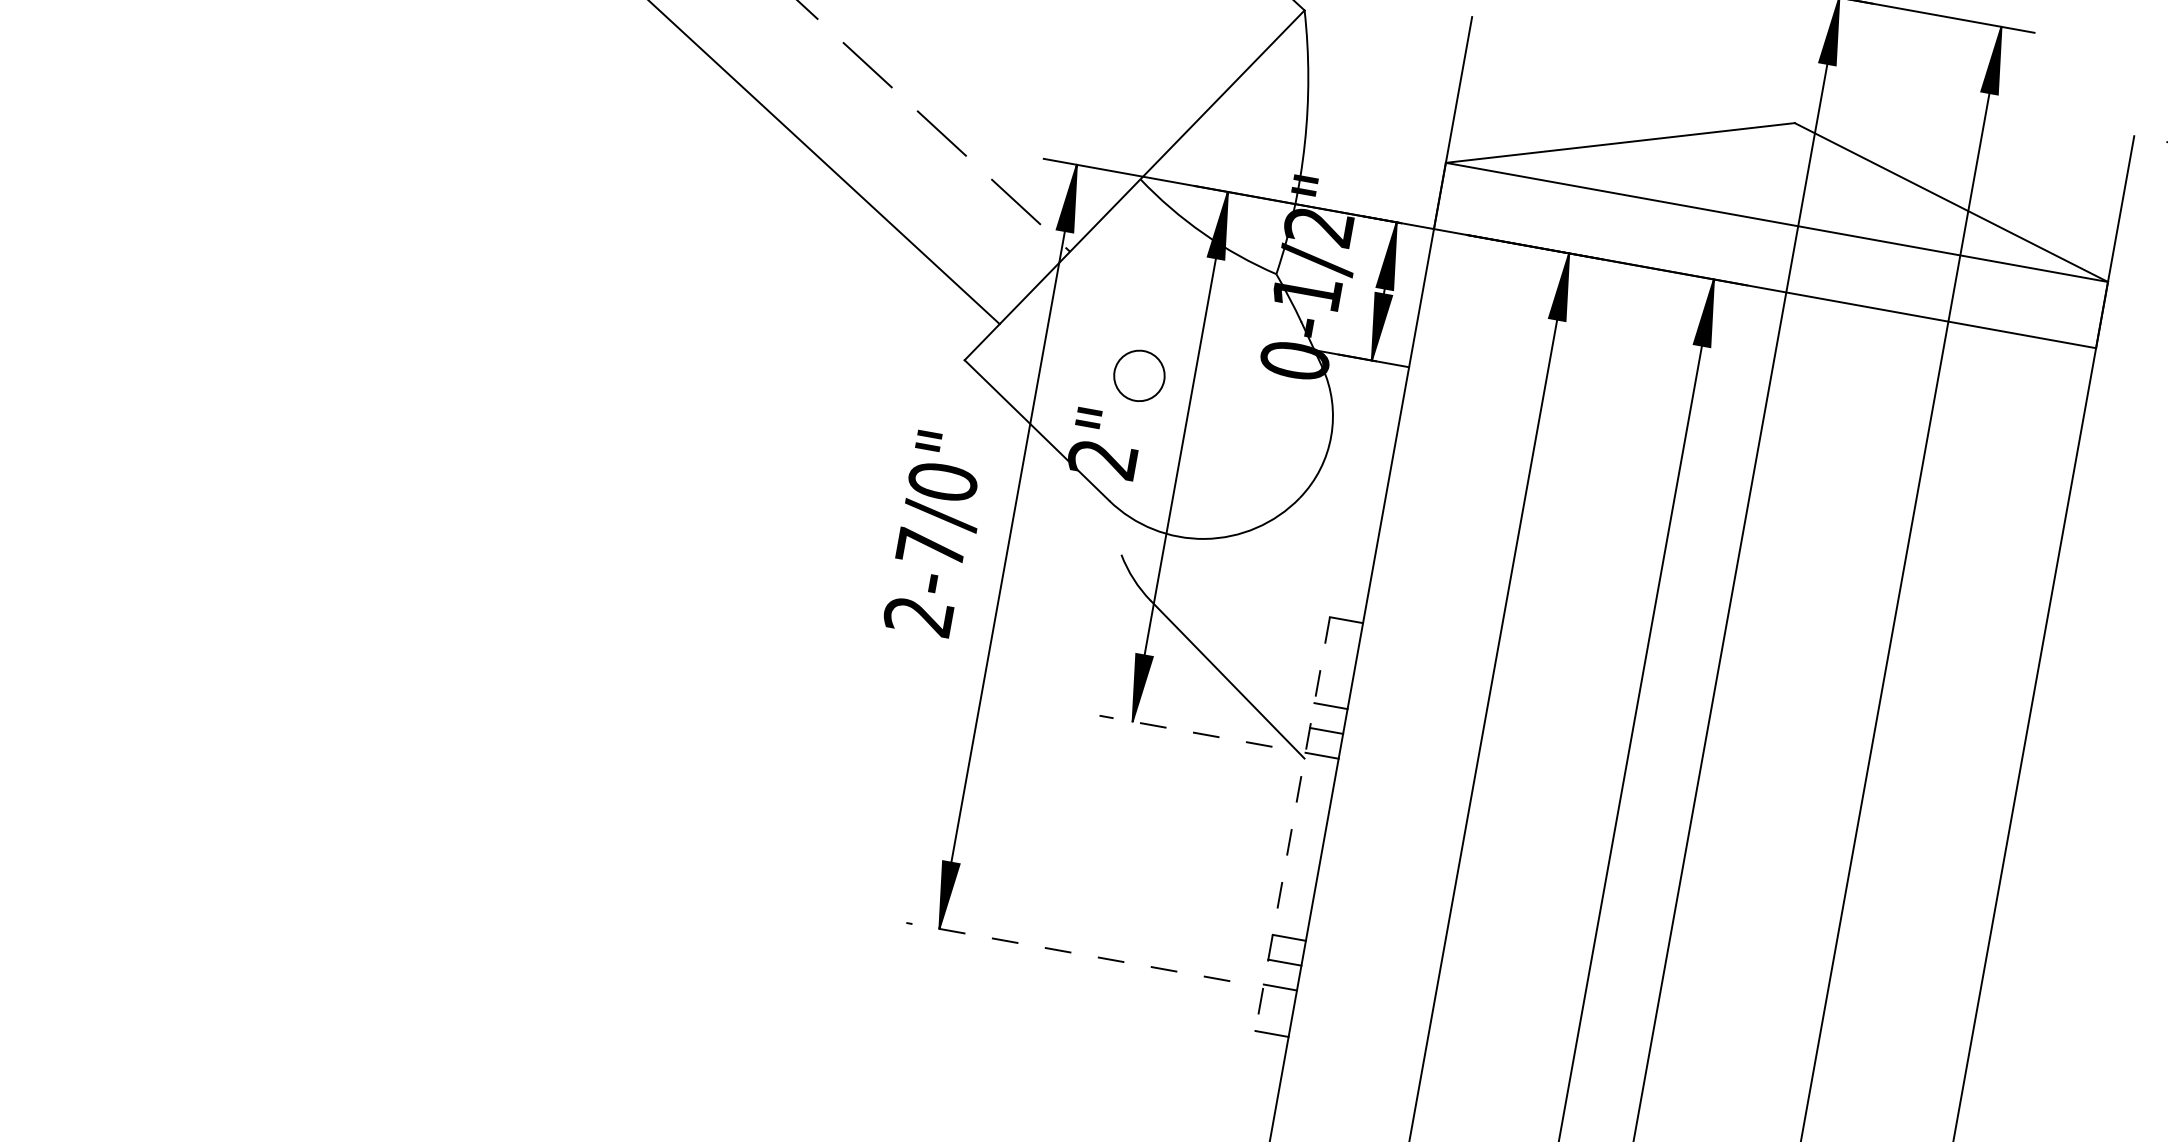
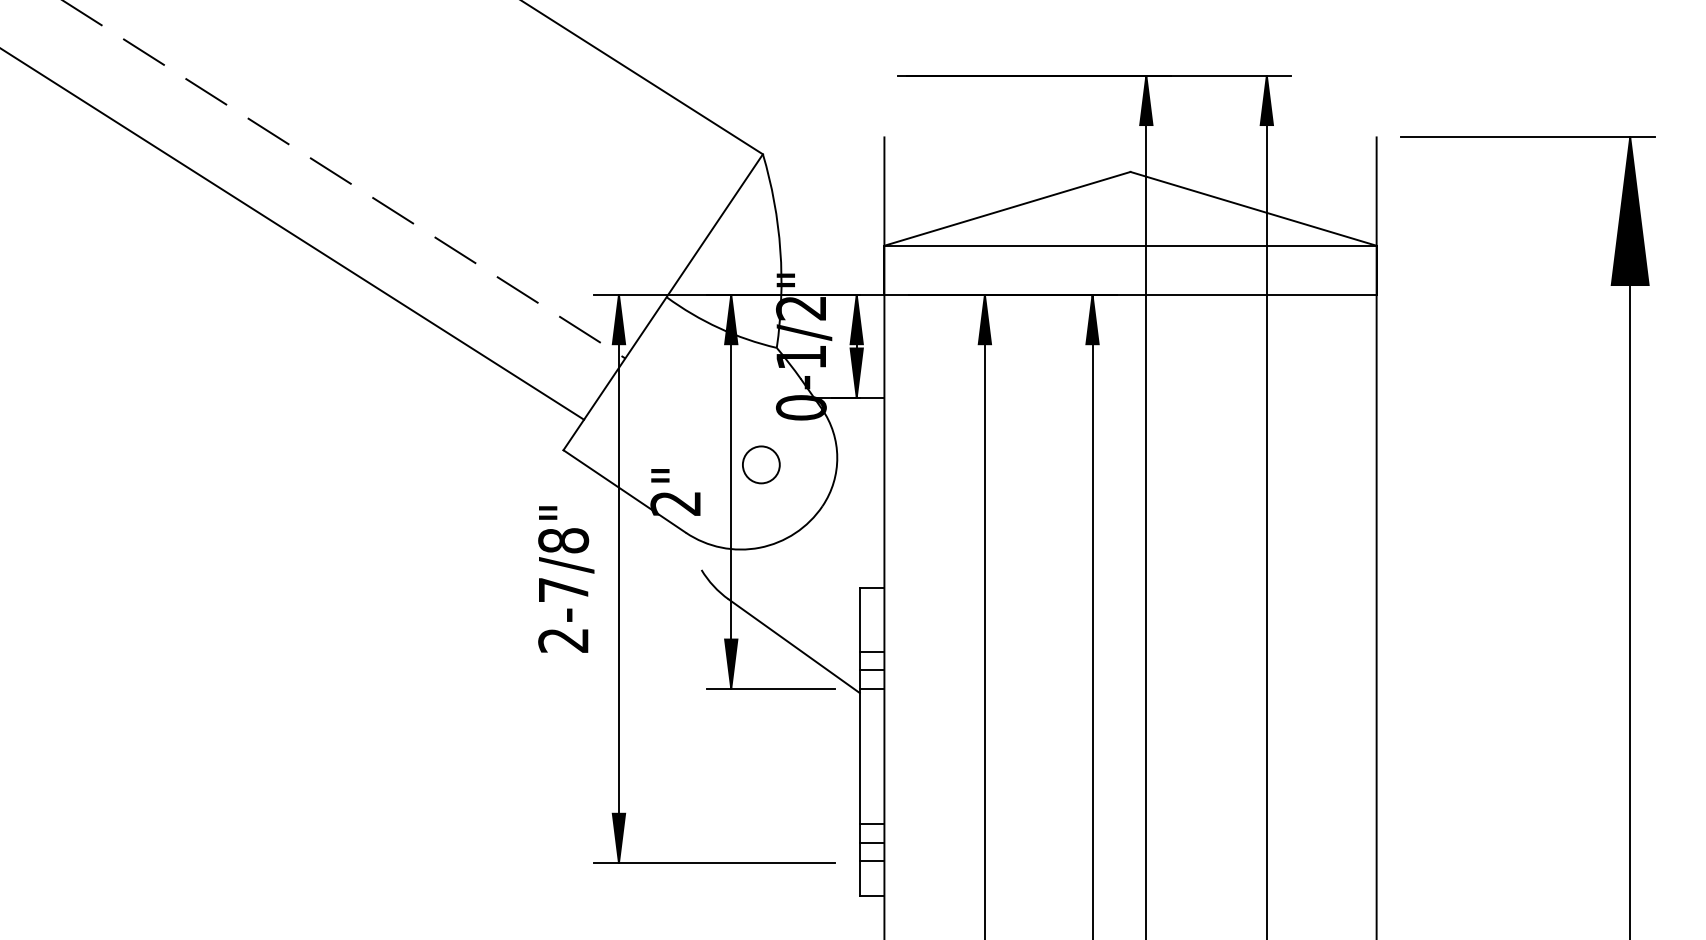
circle: (1139, 375) -> (761, 464), moved
text: (942, 481) -> (563, 540), 2-7/0" -> 2-7/8"
line: (1185, 730) -> (770, 688), dashed -> solid
line: (1292, 823) -> (859, 741), dashed -> solid
line: (1067, 952) -> (714, 863), dashed -> solid

